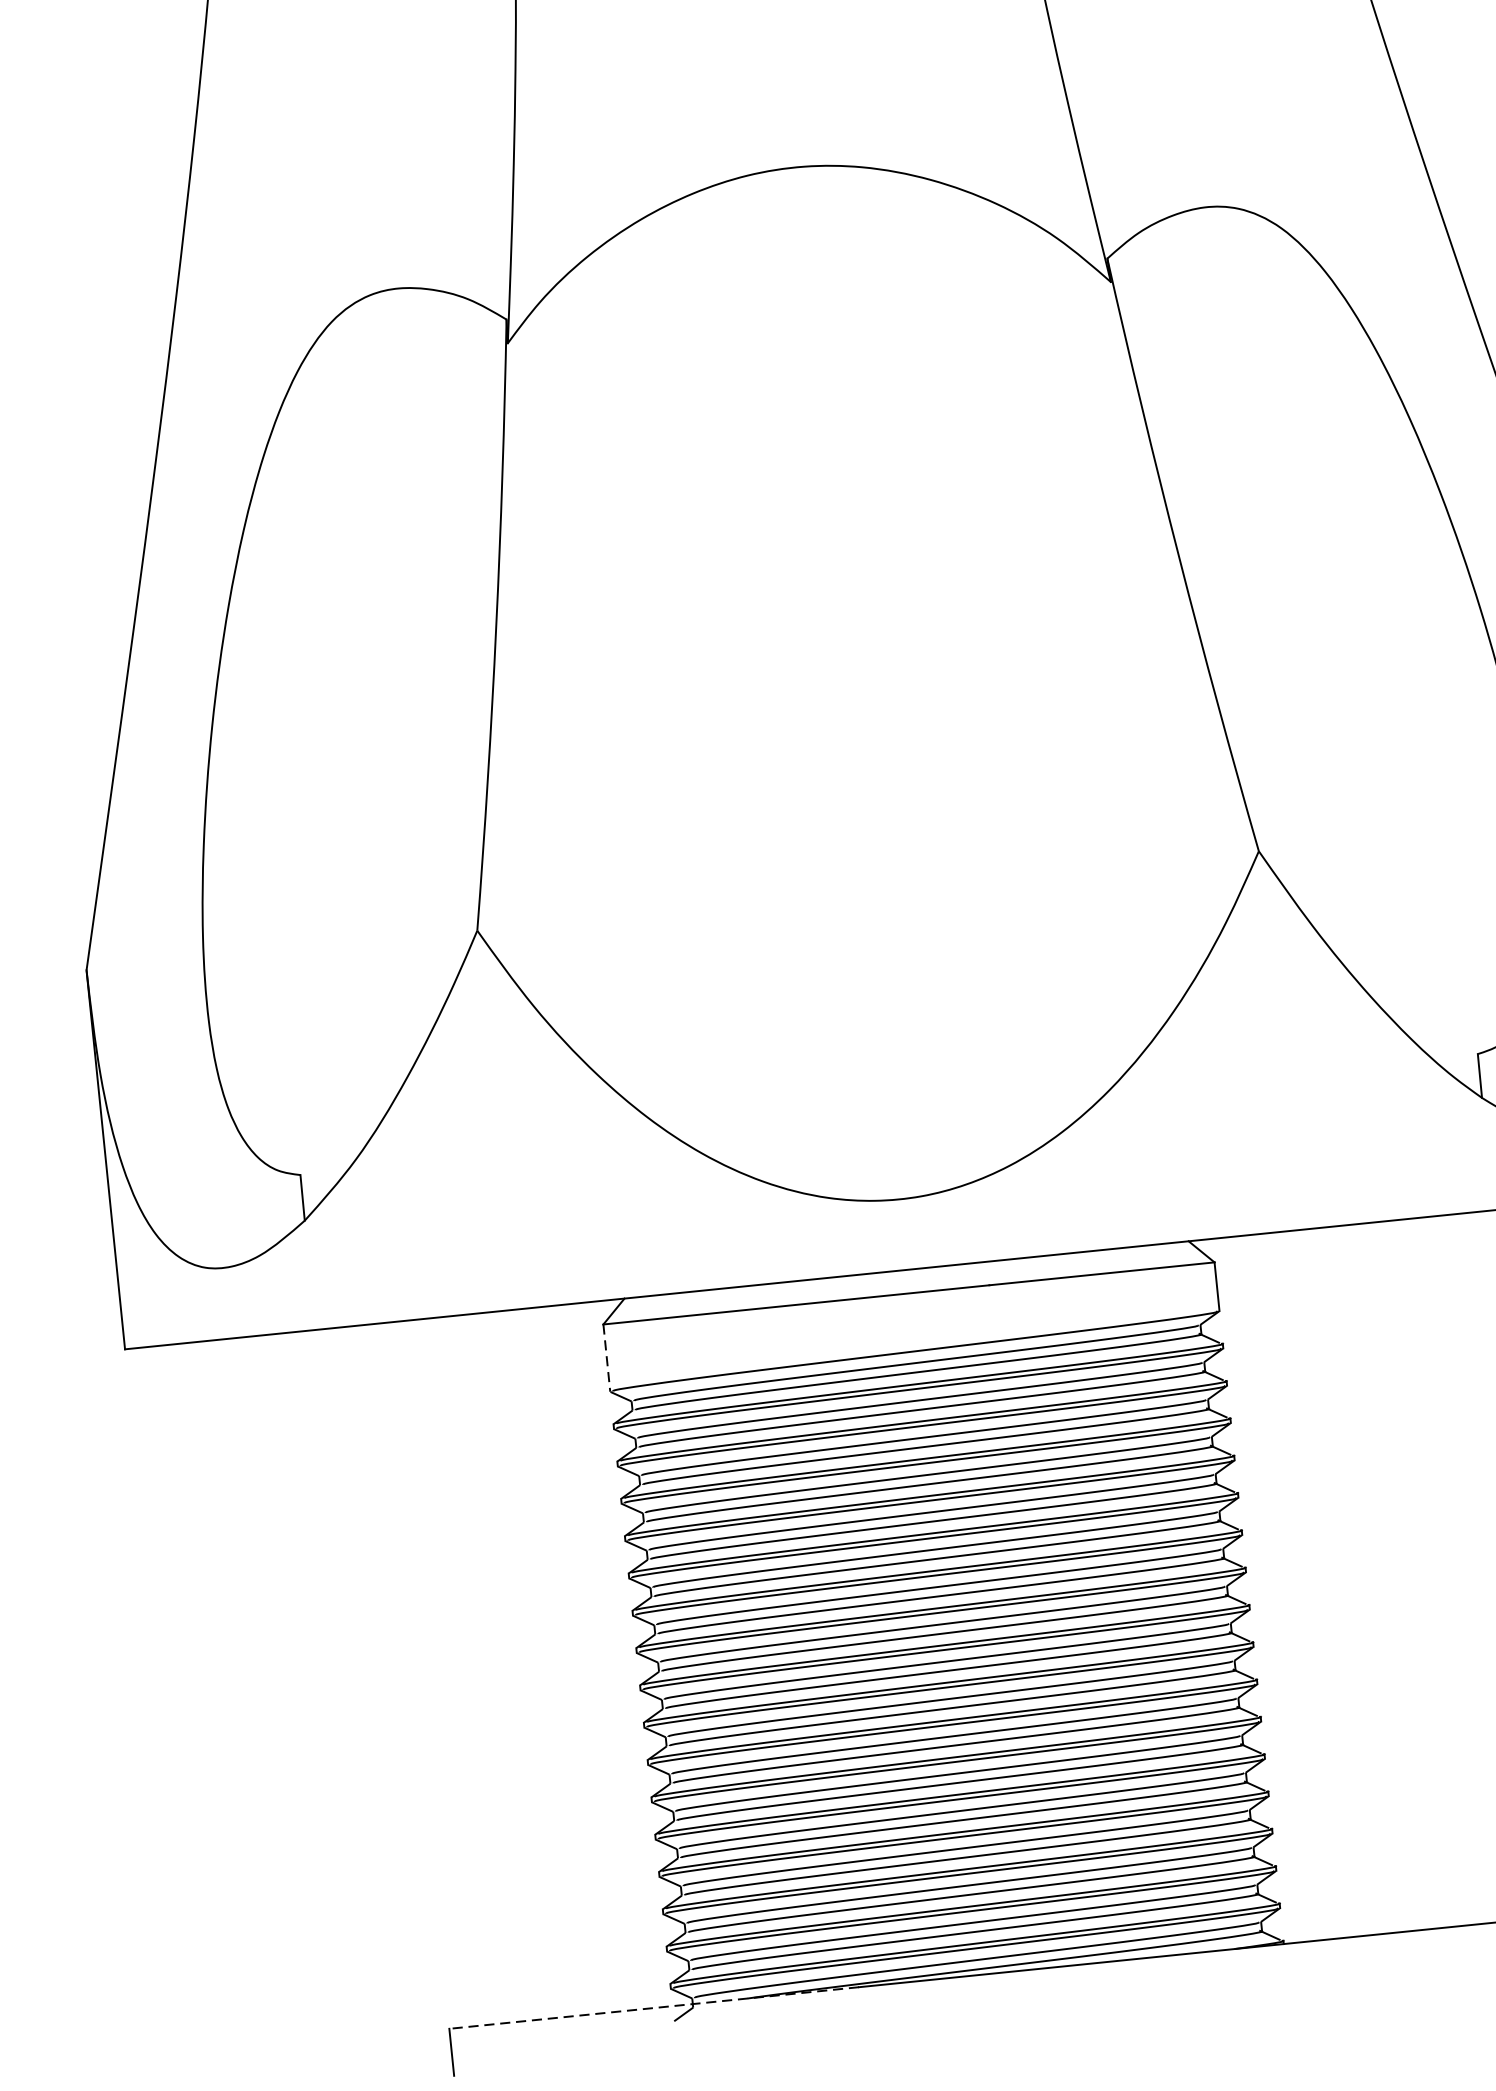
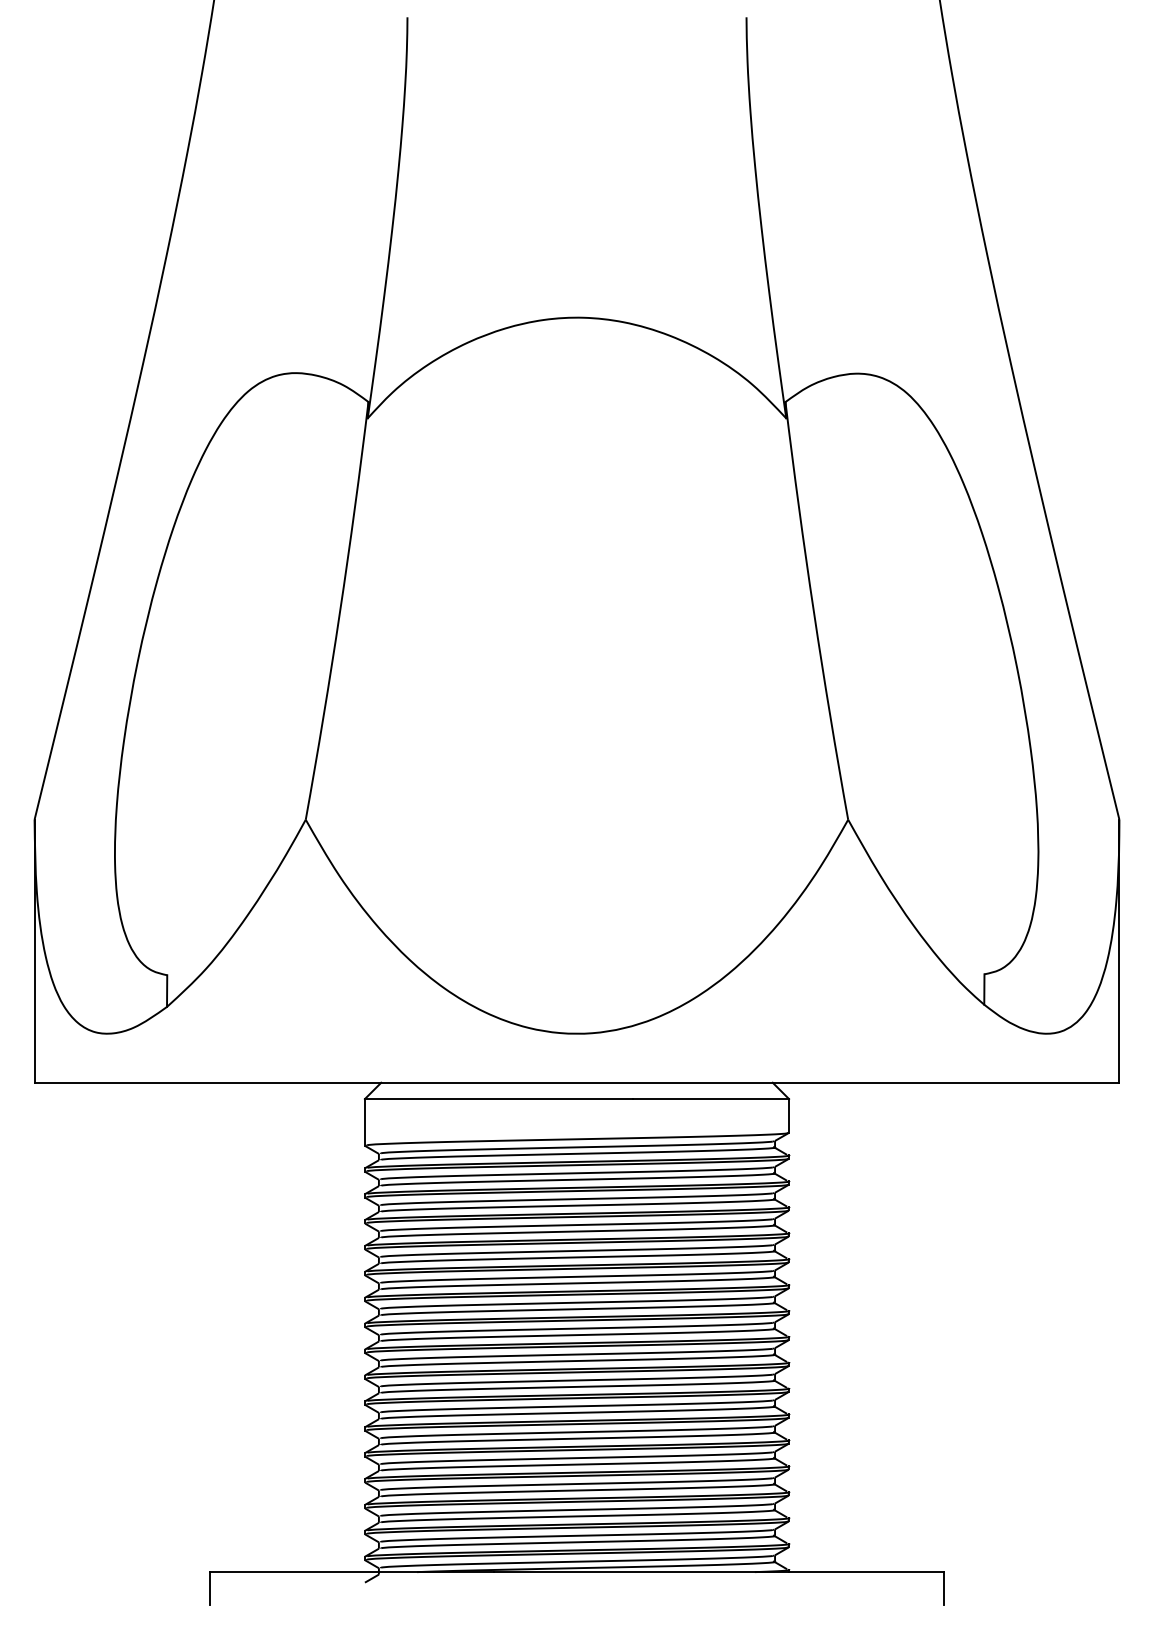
line: (606, 1358) -> (364, 1122), dashed -> solid
line: (653, 2008) -> (351, 1572), dashed -> solid

